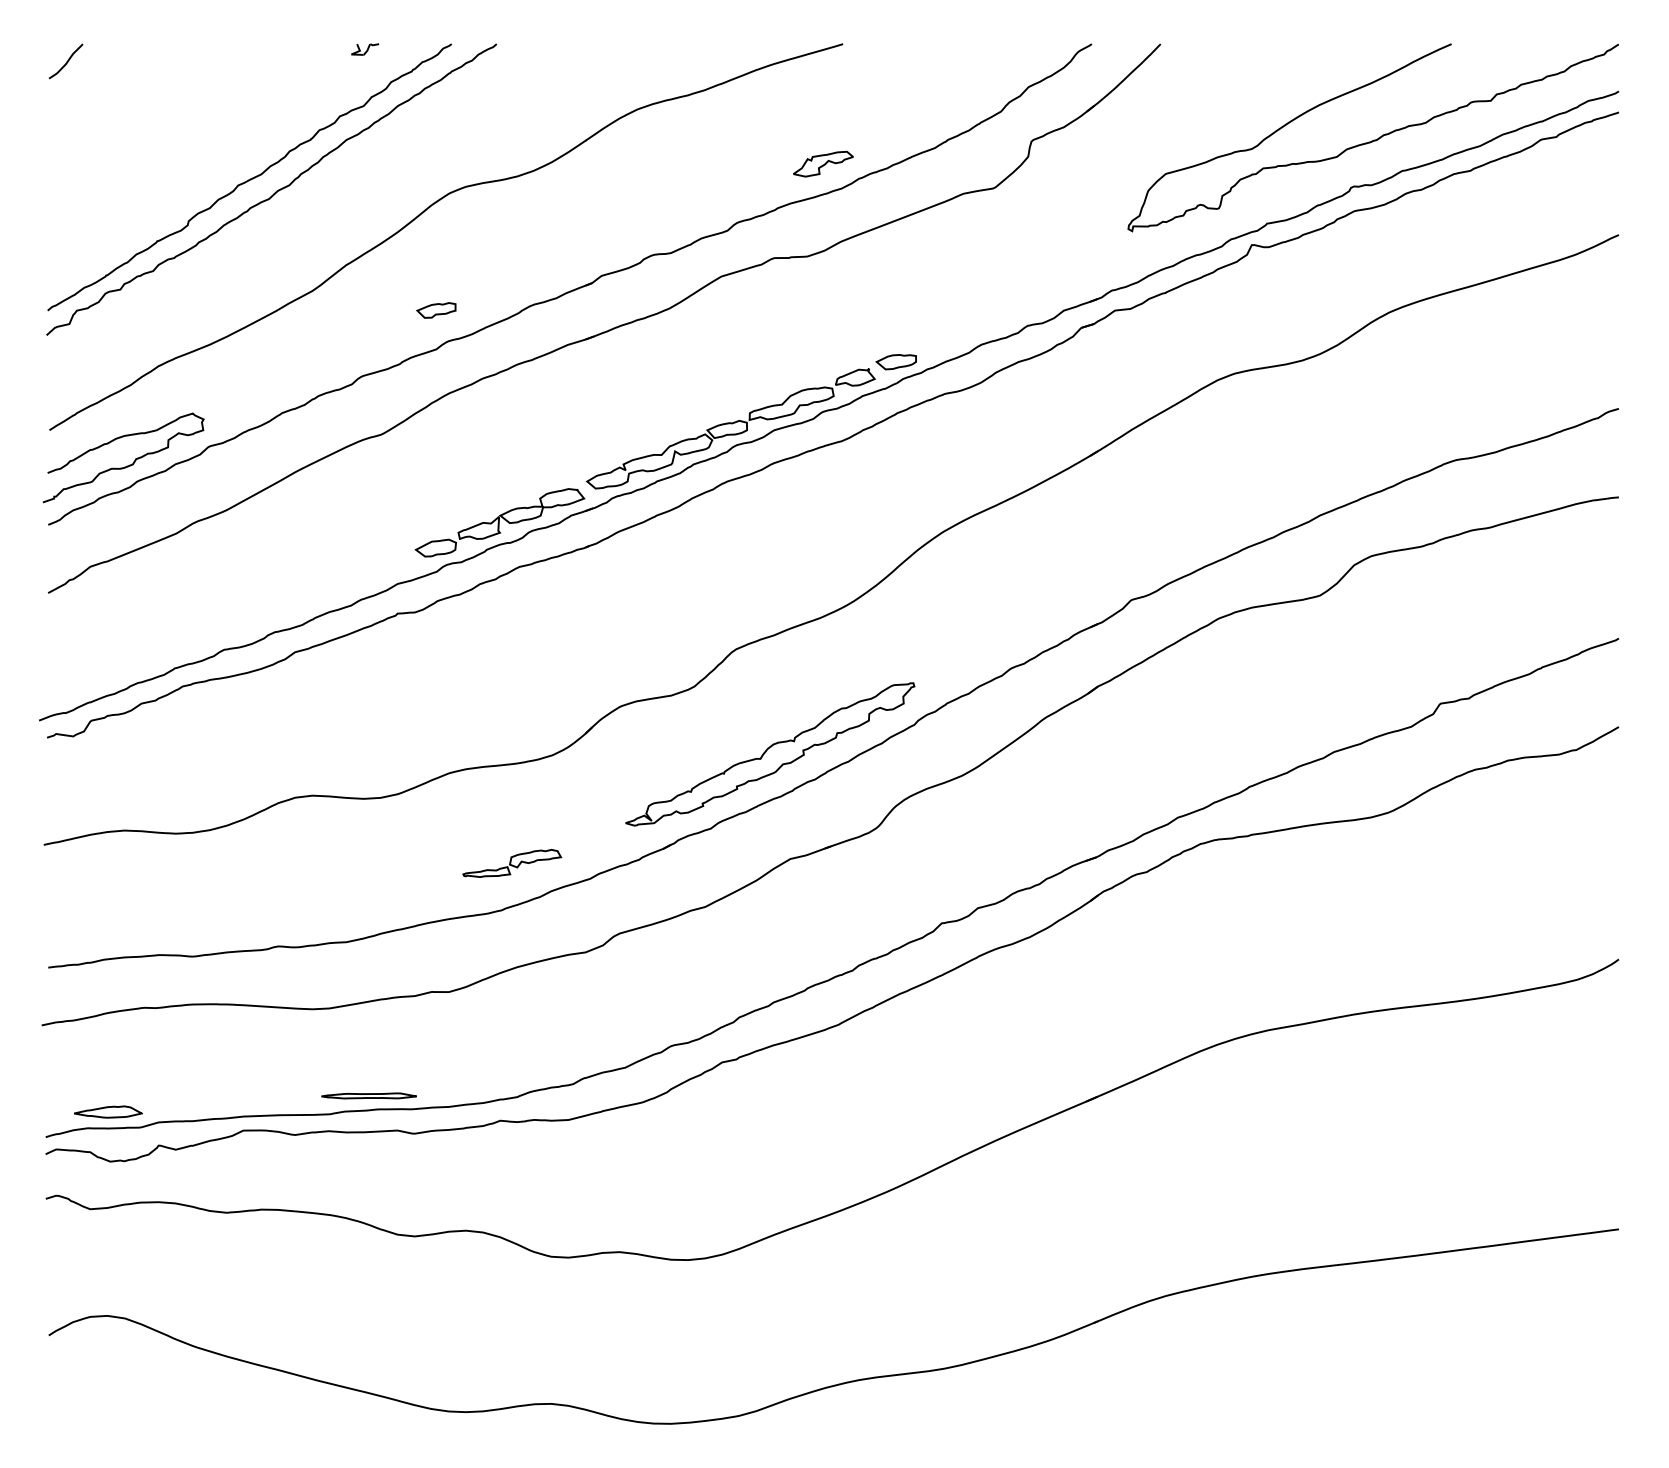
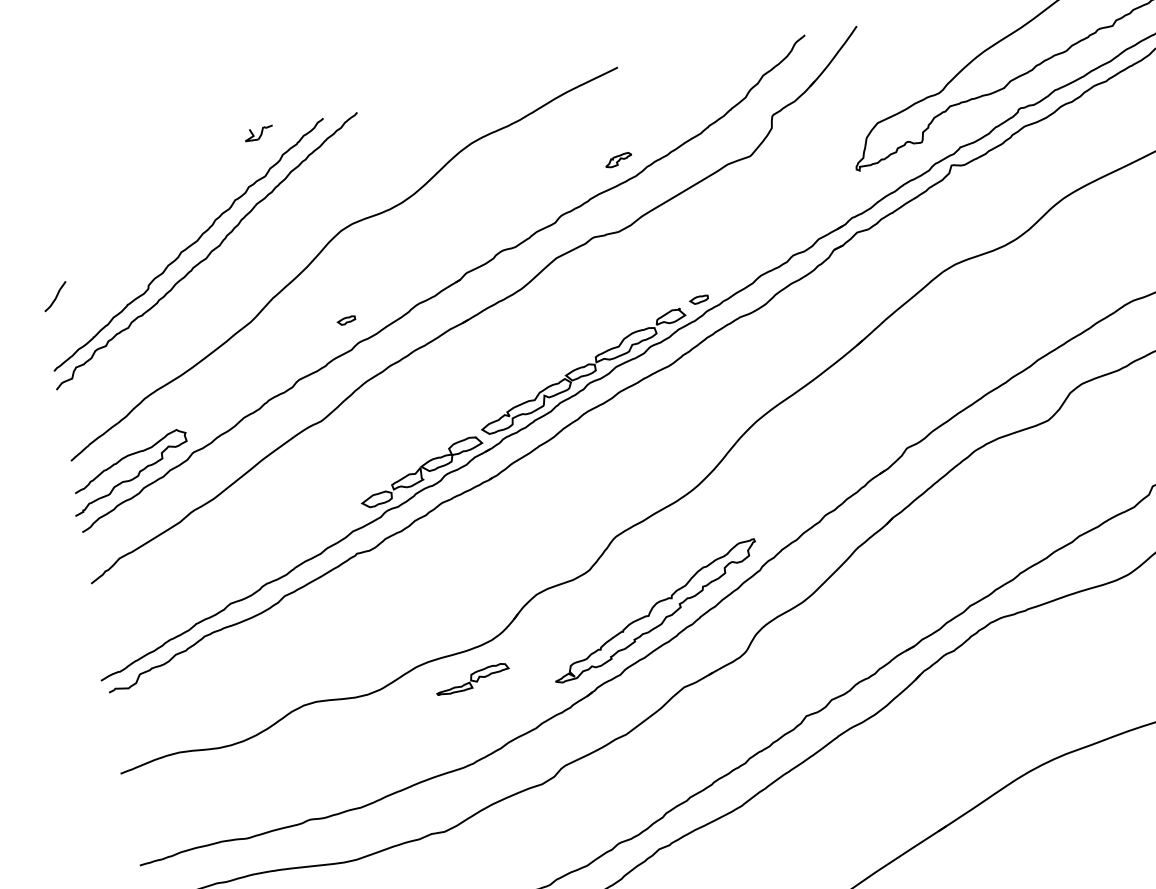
part: (365, 49) -> (259, 133), size x1.4
curve: (66, 61) -> (55, 296), moved
part: (823, 163) -> (618, 159), size x0.6
part: (436, 310) -> (346, 320), size x0.6
part: (895, 362) -> (698, 300), size x0.6
part: (512, 863) -> (472, 679), moved

